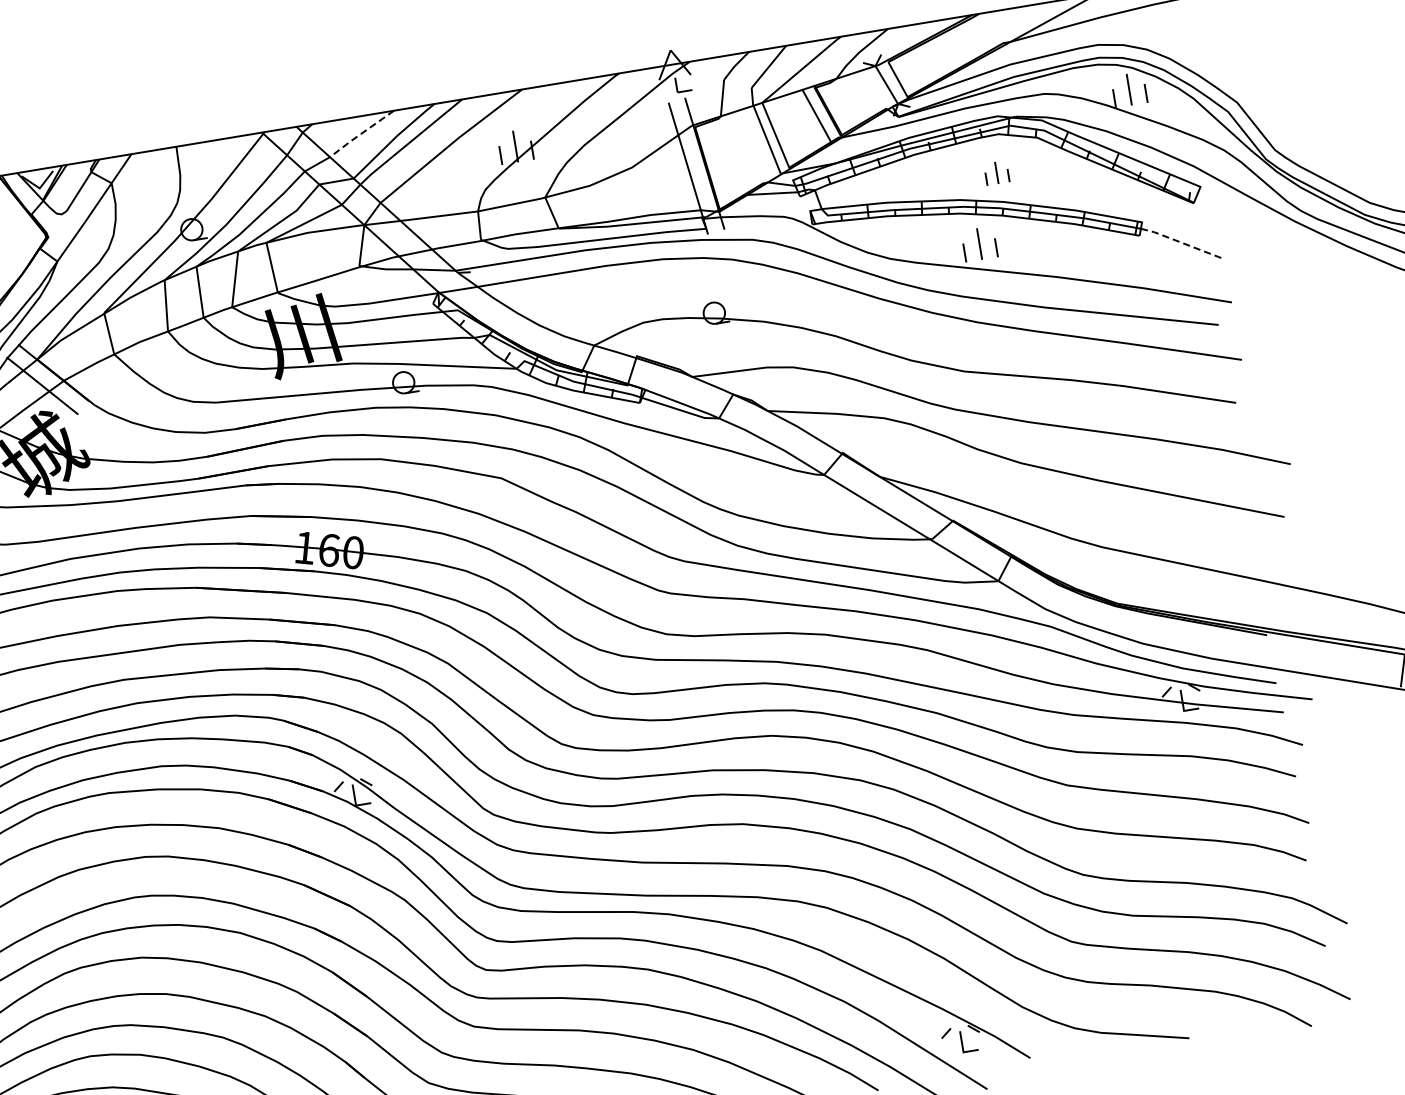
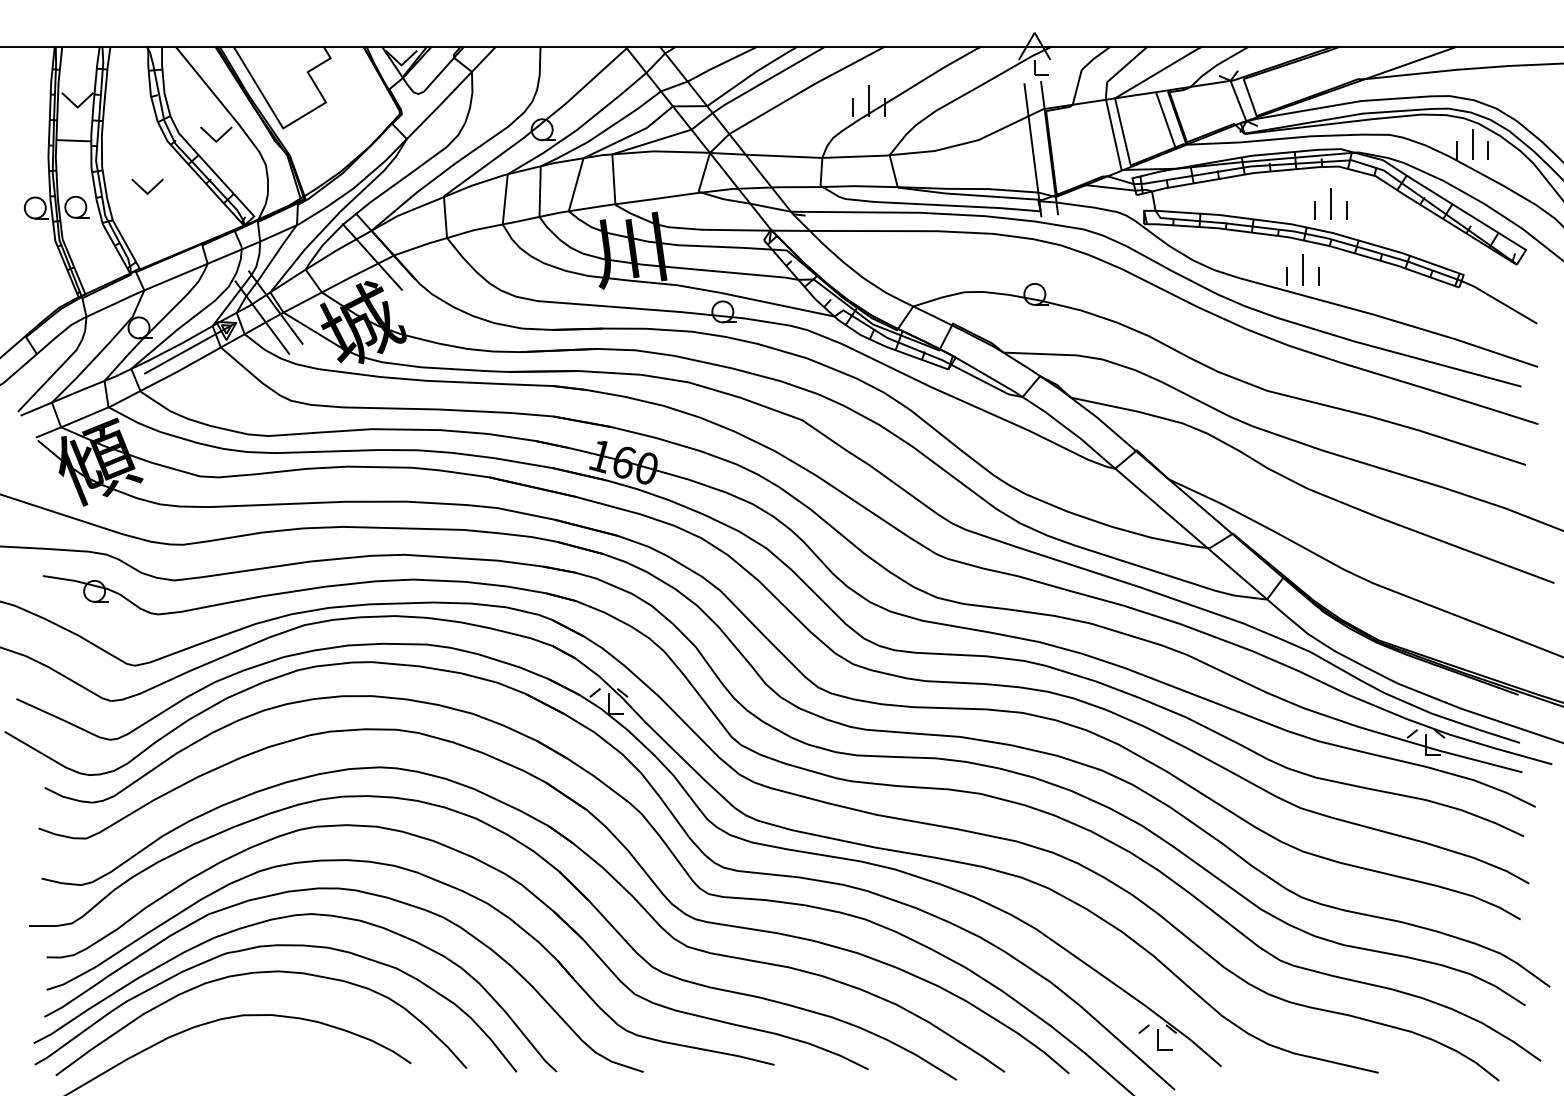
line: (361, 134) -> (721, 64), dashed -> solid
part: (996, 172) -> (1330, 203), size x1.43
line: (1182, 243) -> (1499, 301), dashed -> solid

